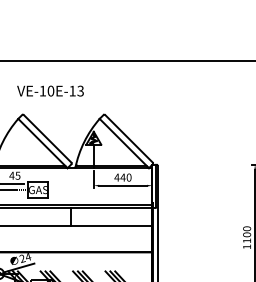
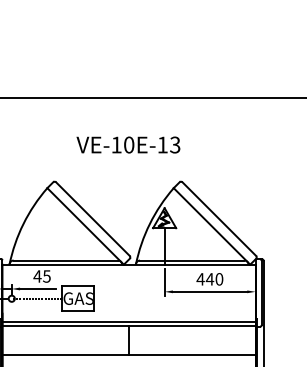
text: (50, 90) -> (128, 144), moved

